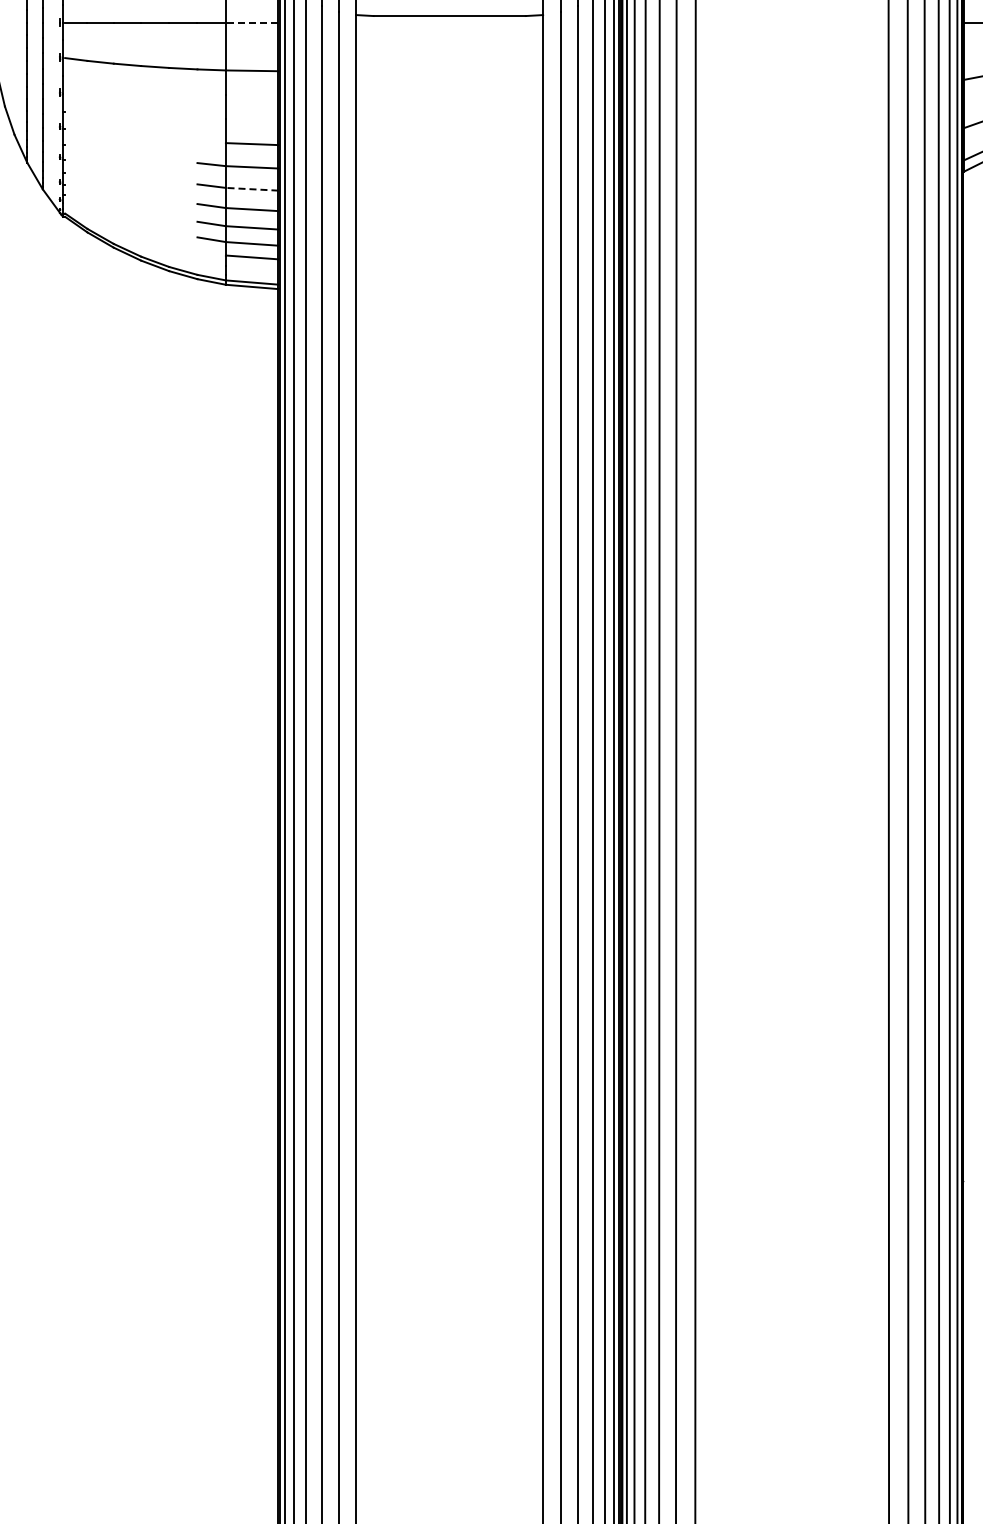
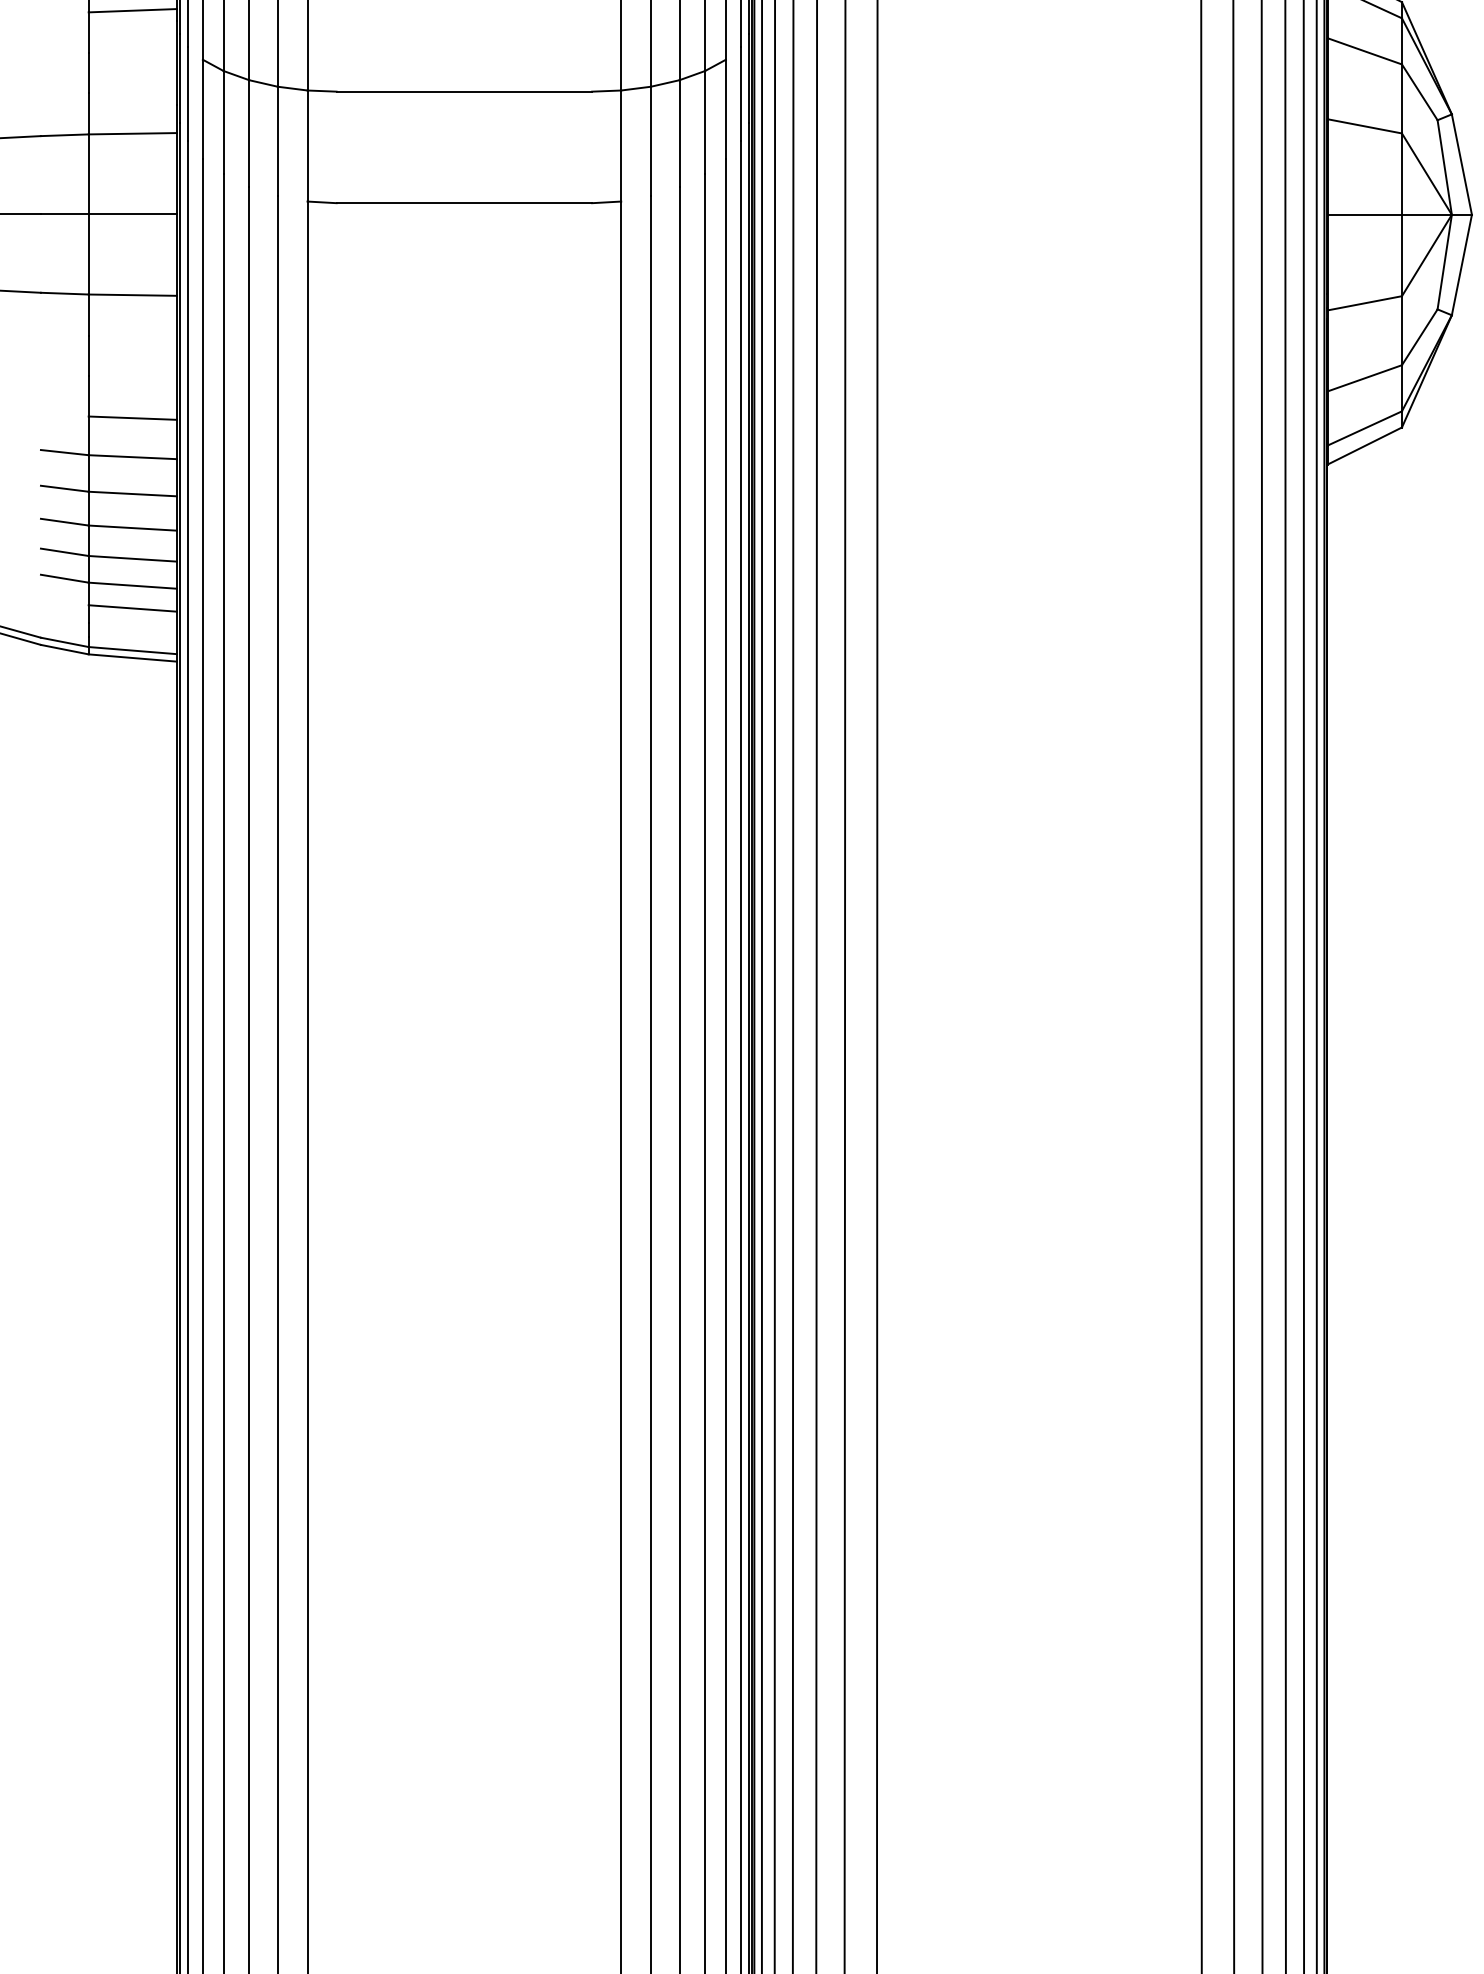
line: (251, 22) -> (131, 214), dashed -> solid
line: (251, 189) -> (131, 494), dashed -> solid

